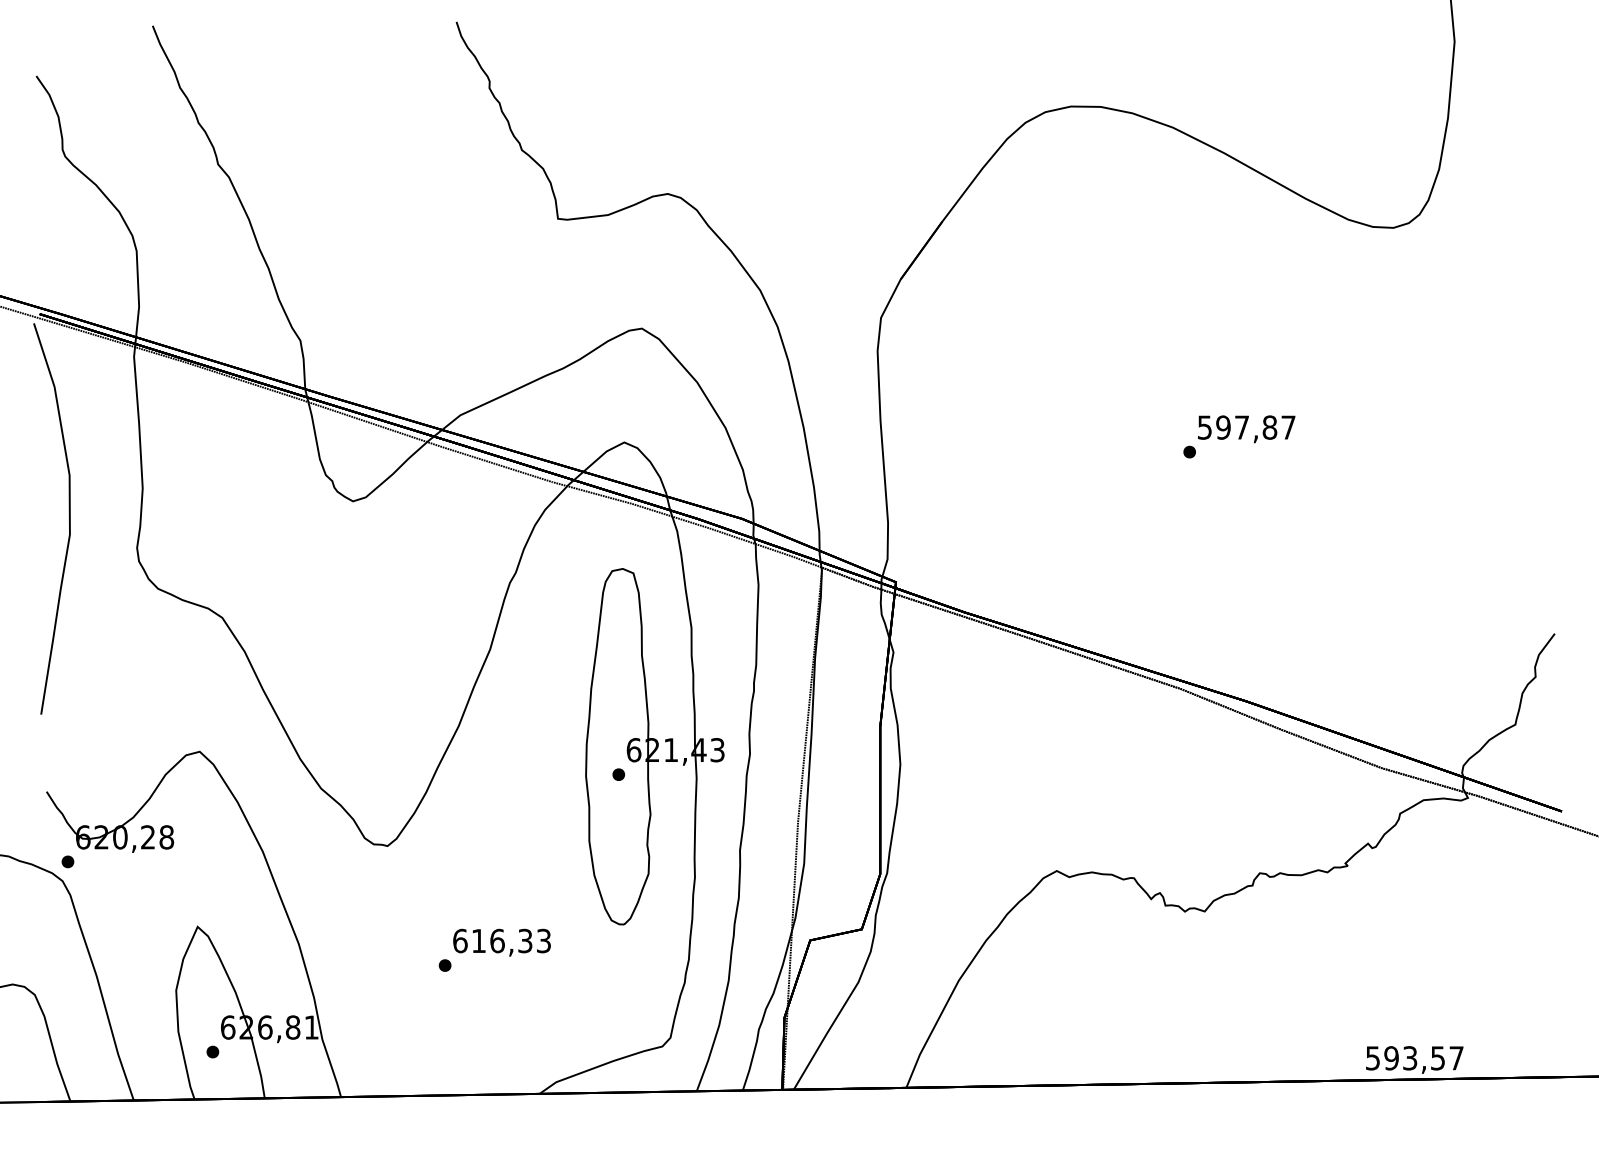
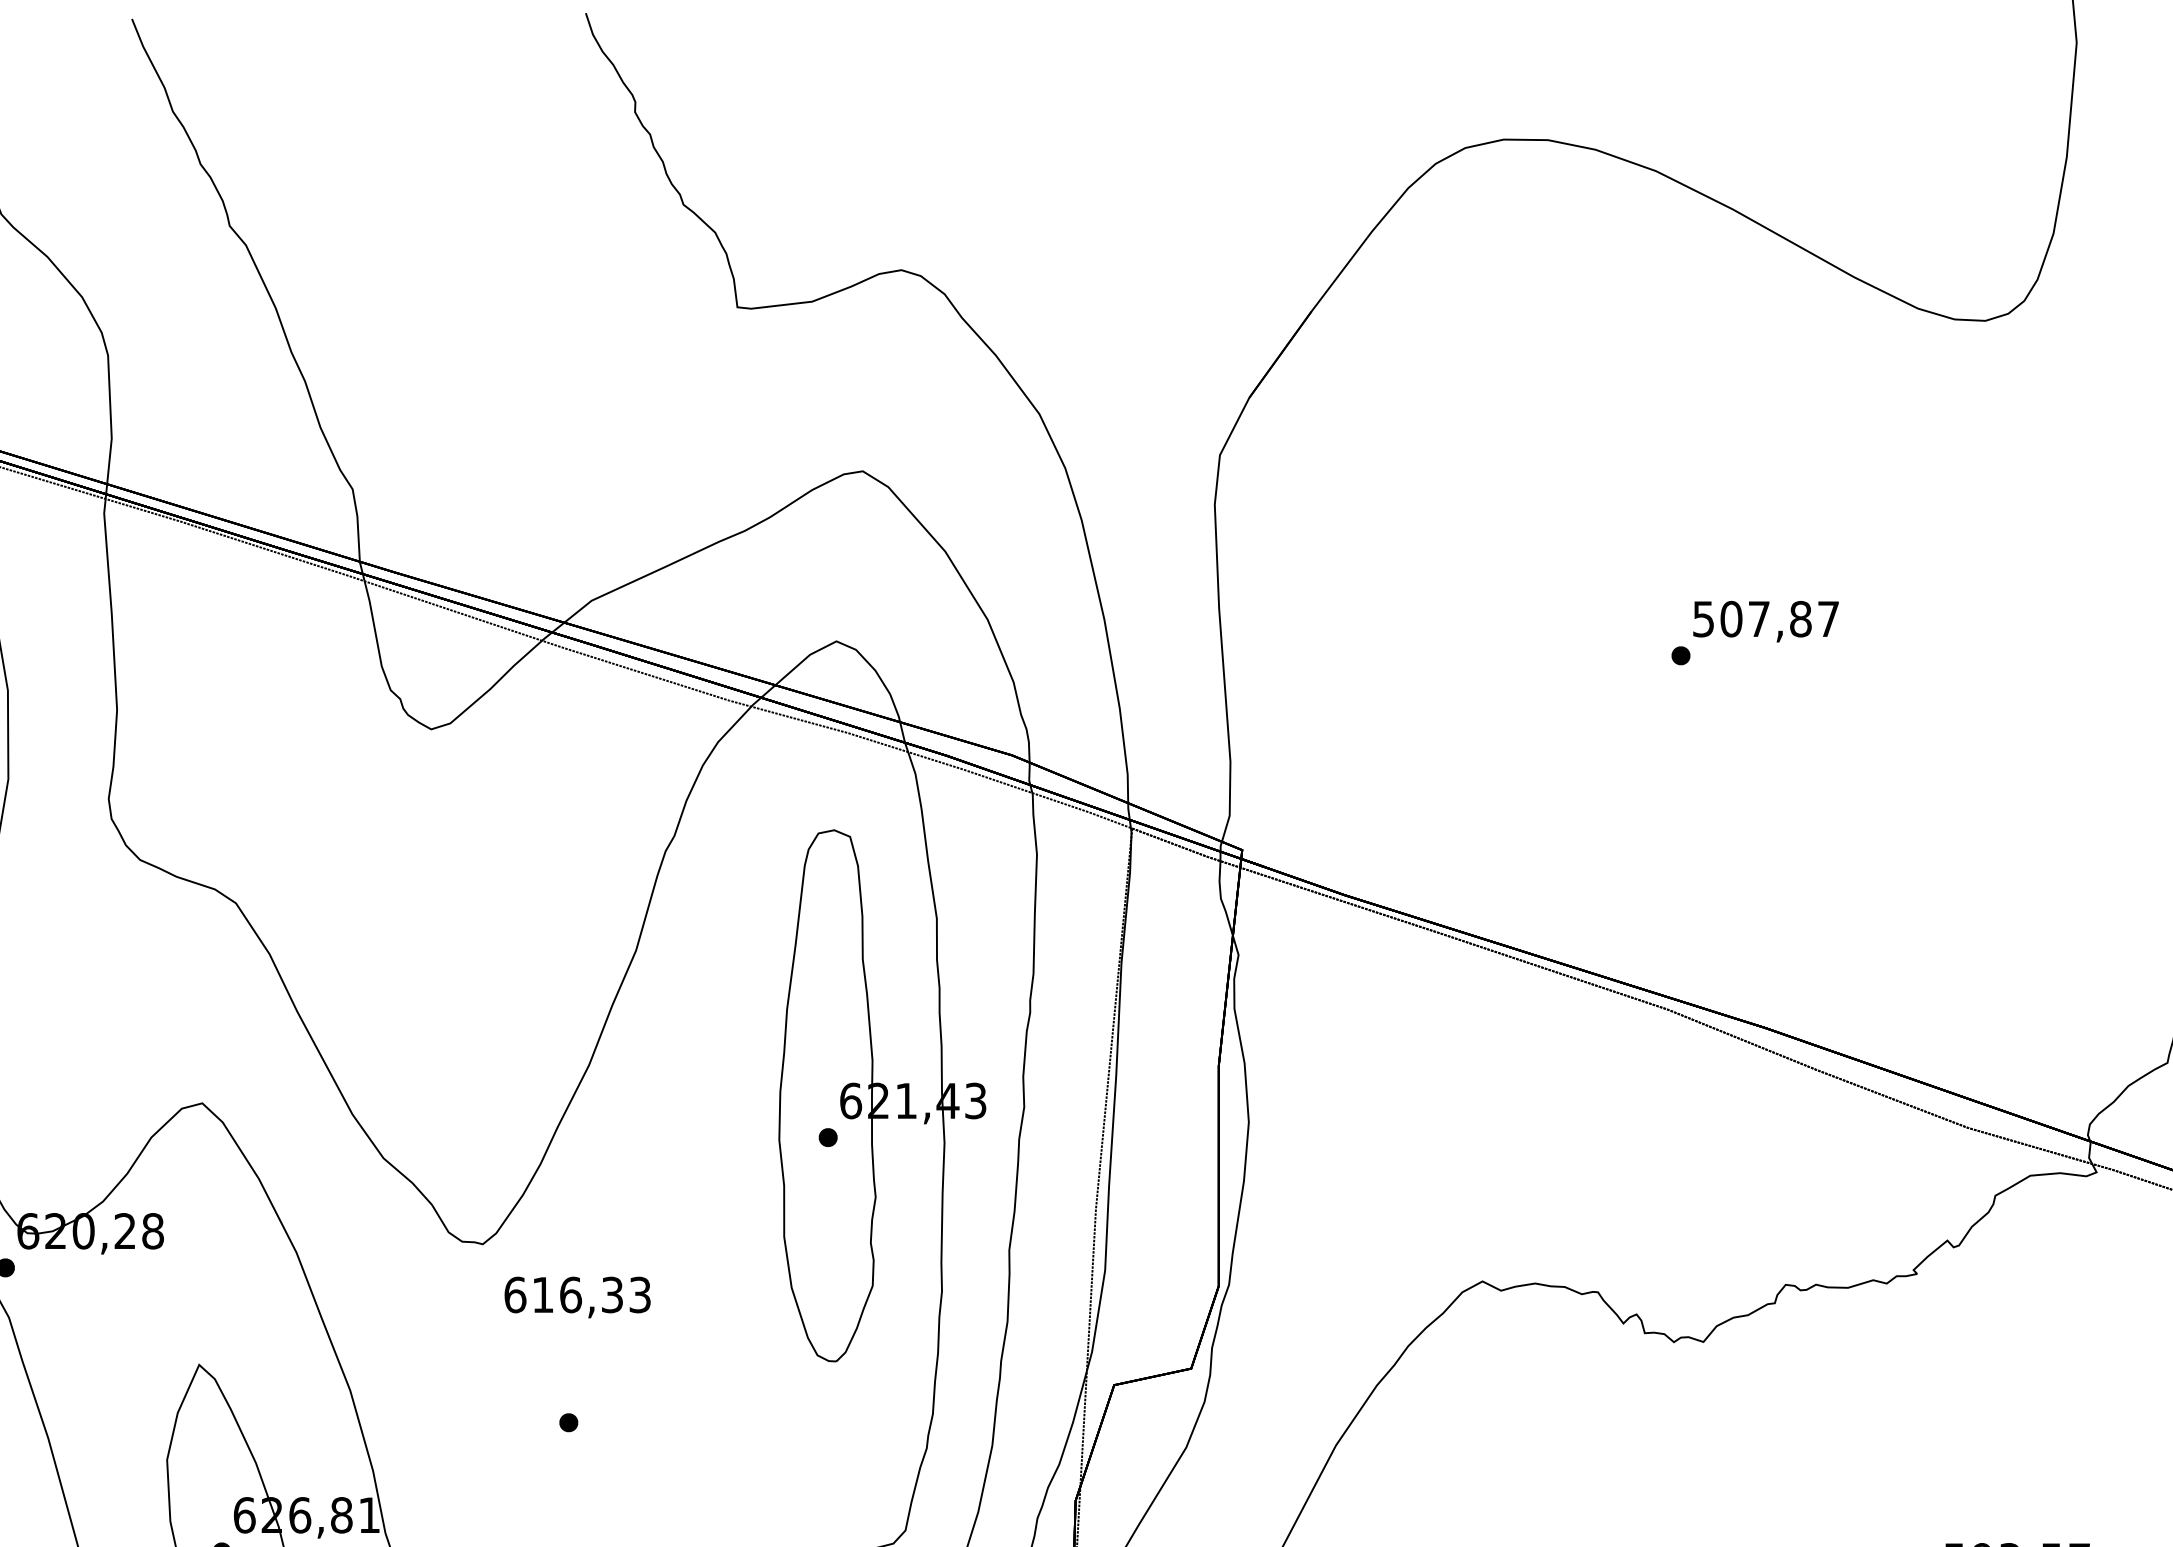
text: (1223, 427) -> (1731, 619), 597,87 -> 507,87
text: (501, 942) -> (576, 1297), moved

